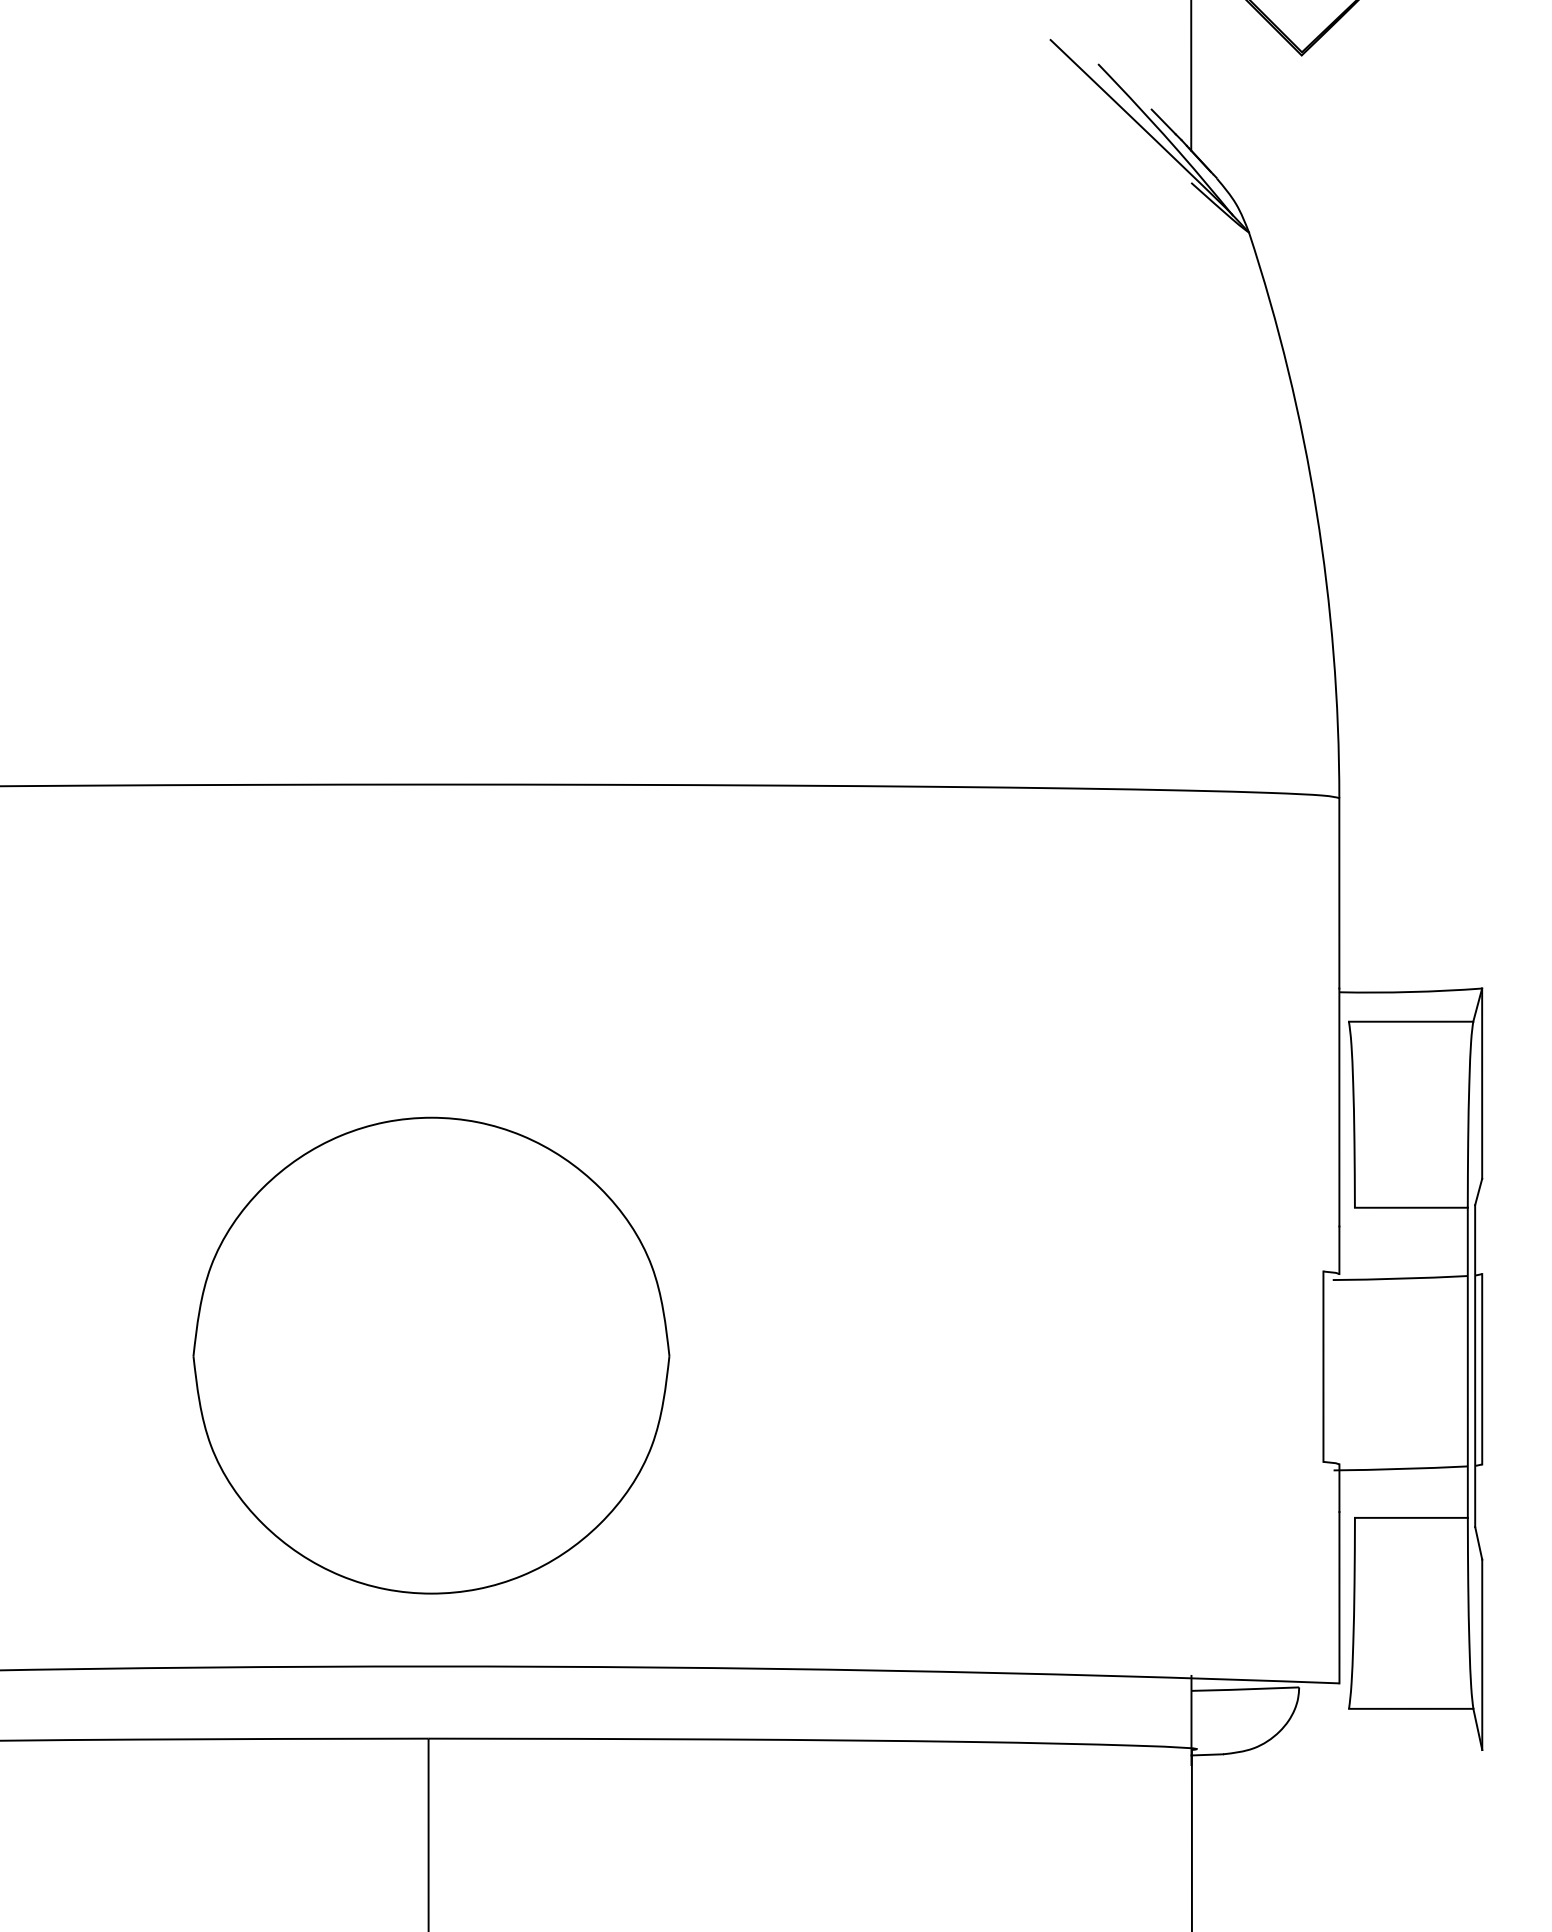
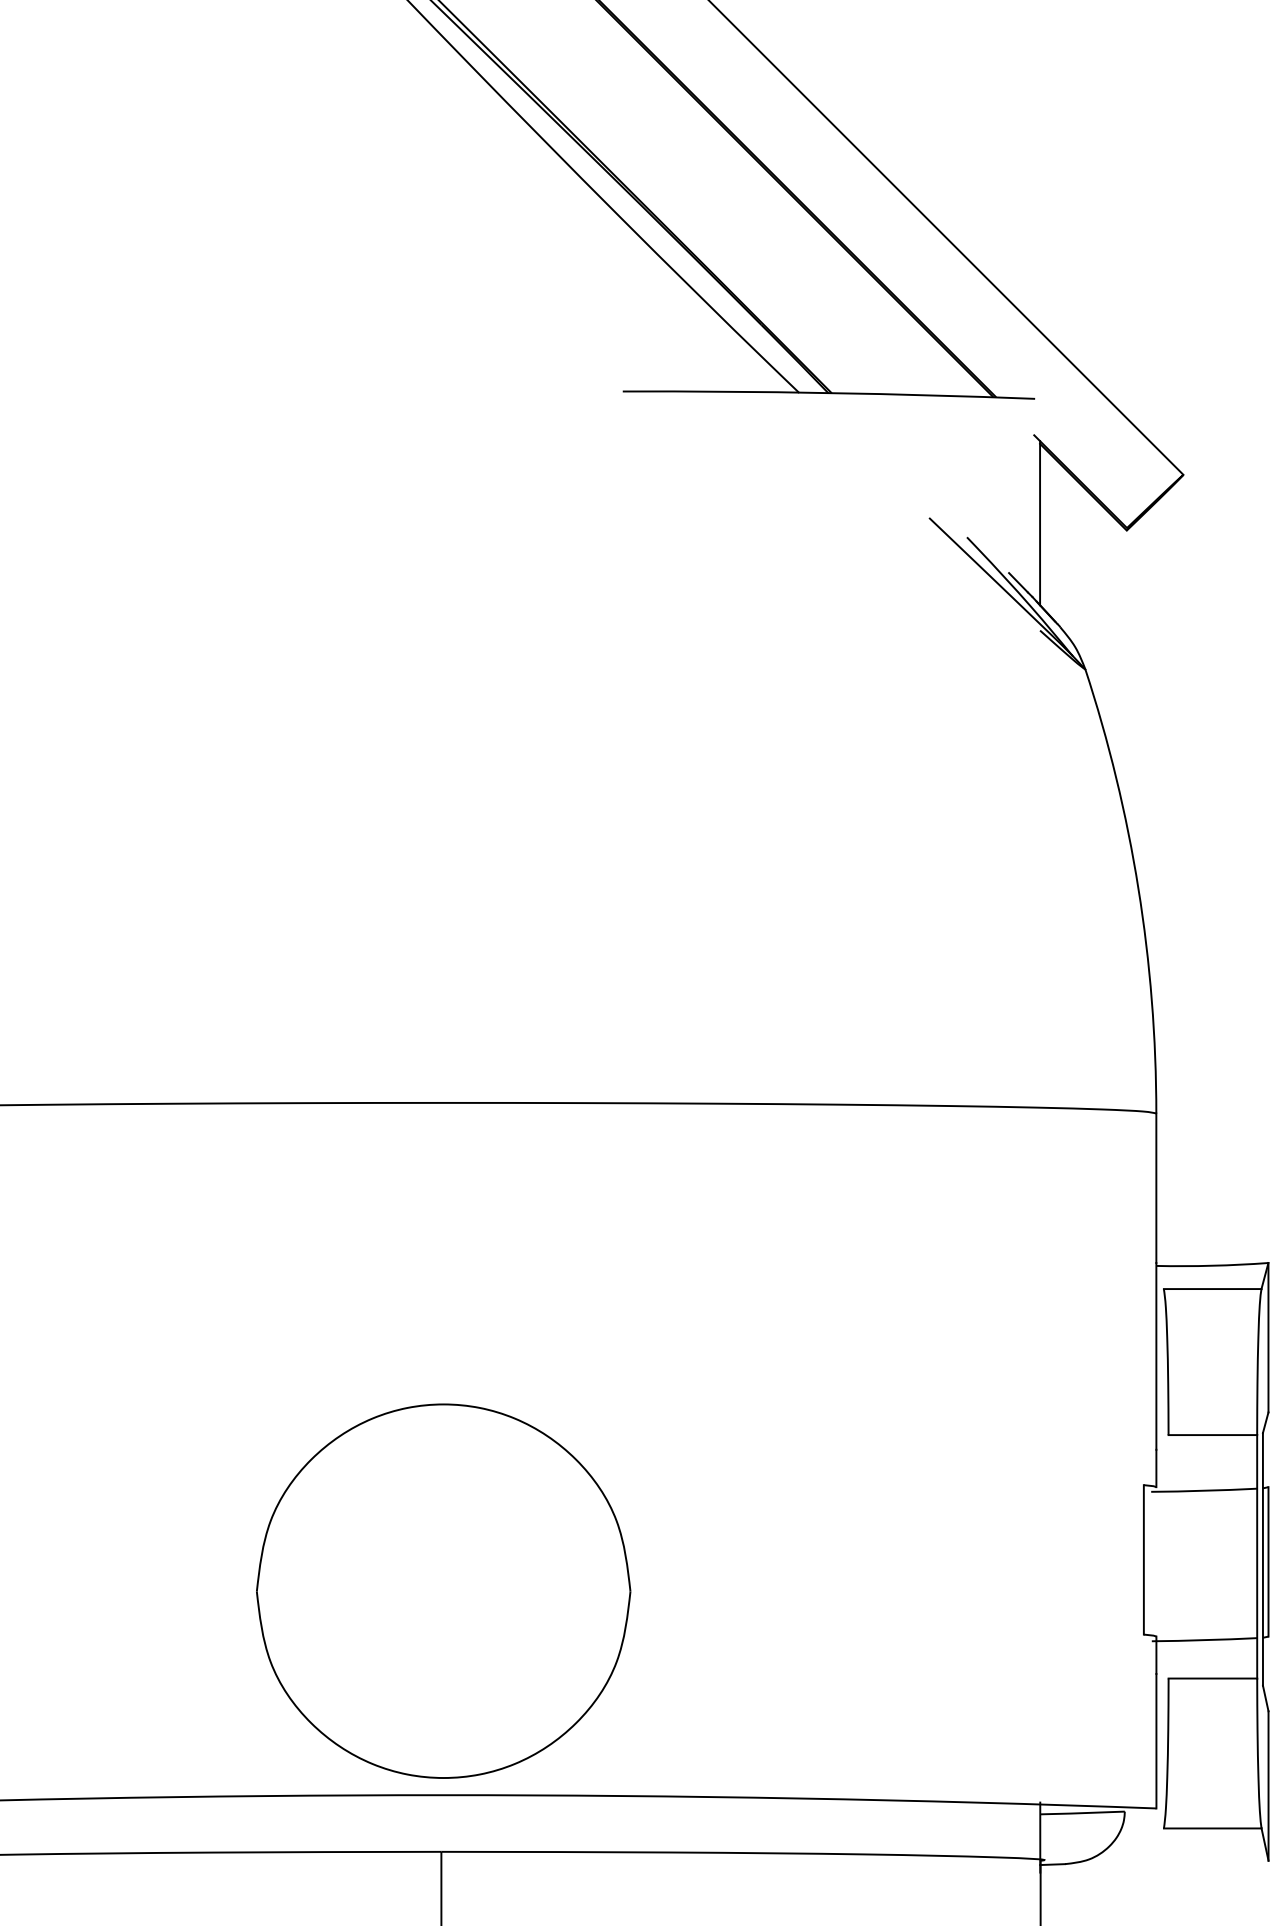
part: (431, 1354) -> (443, 1590), moved

